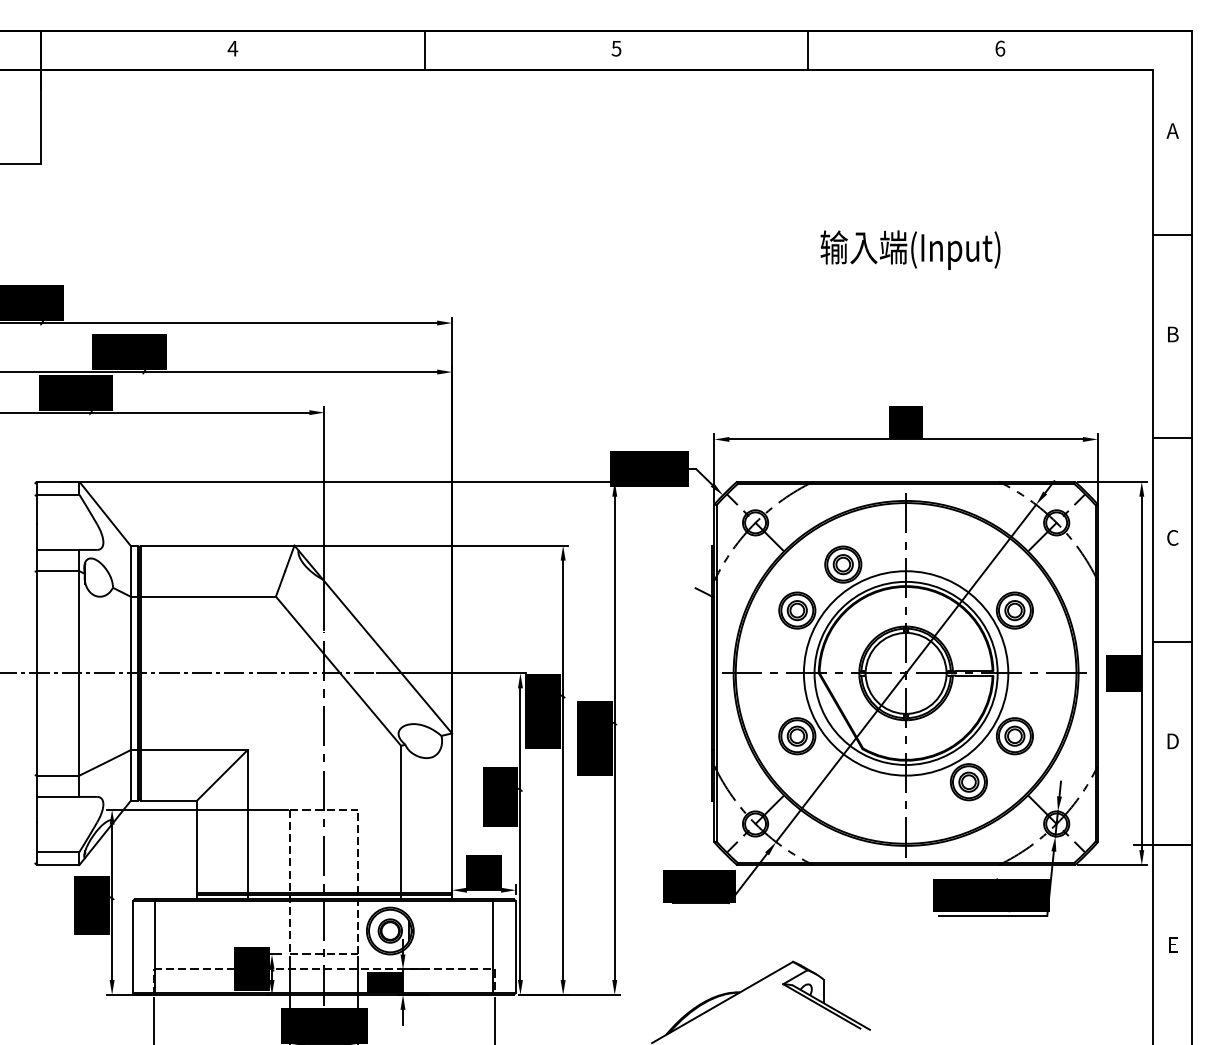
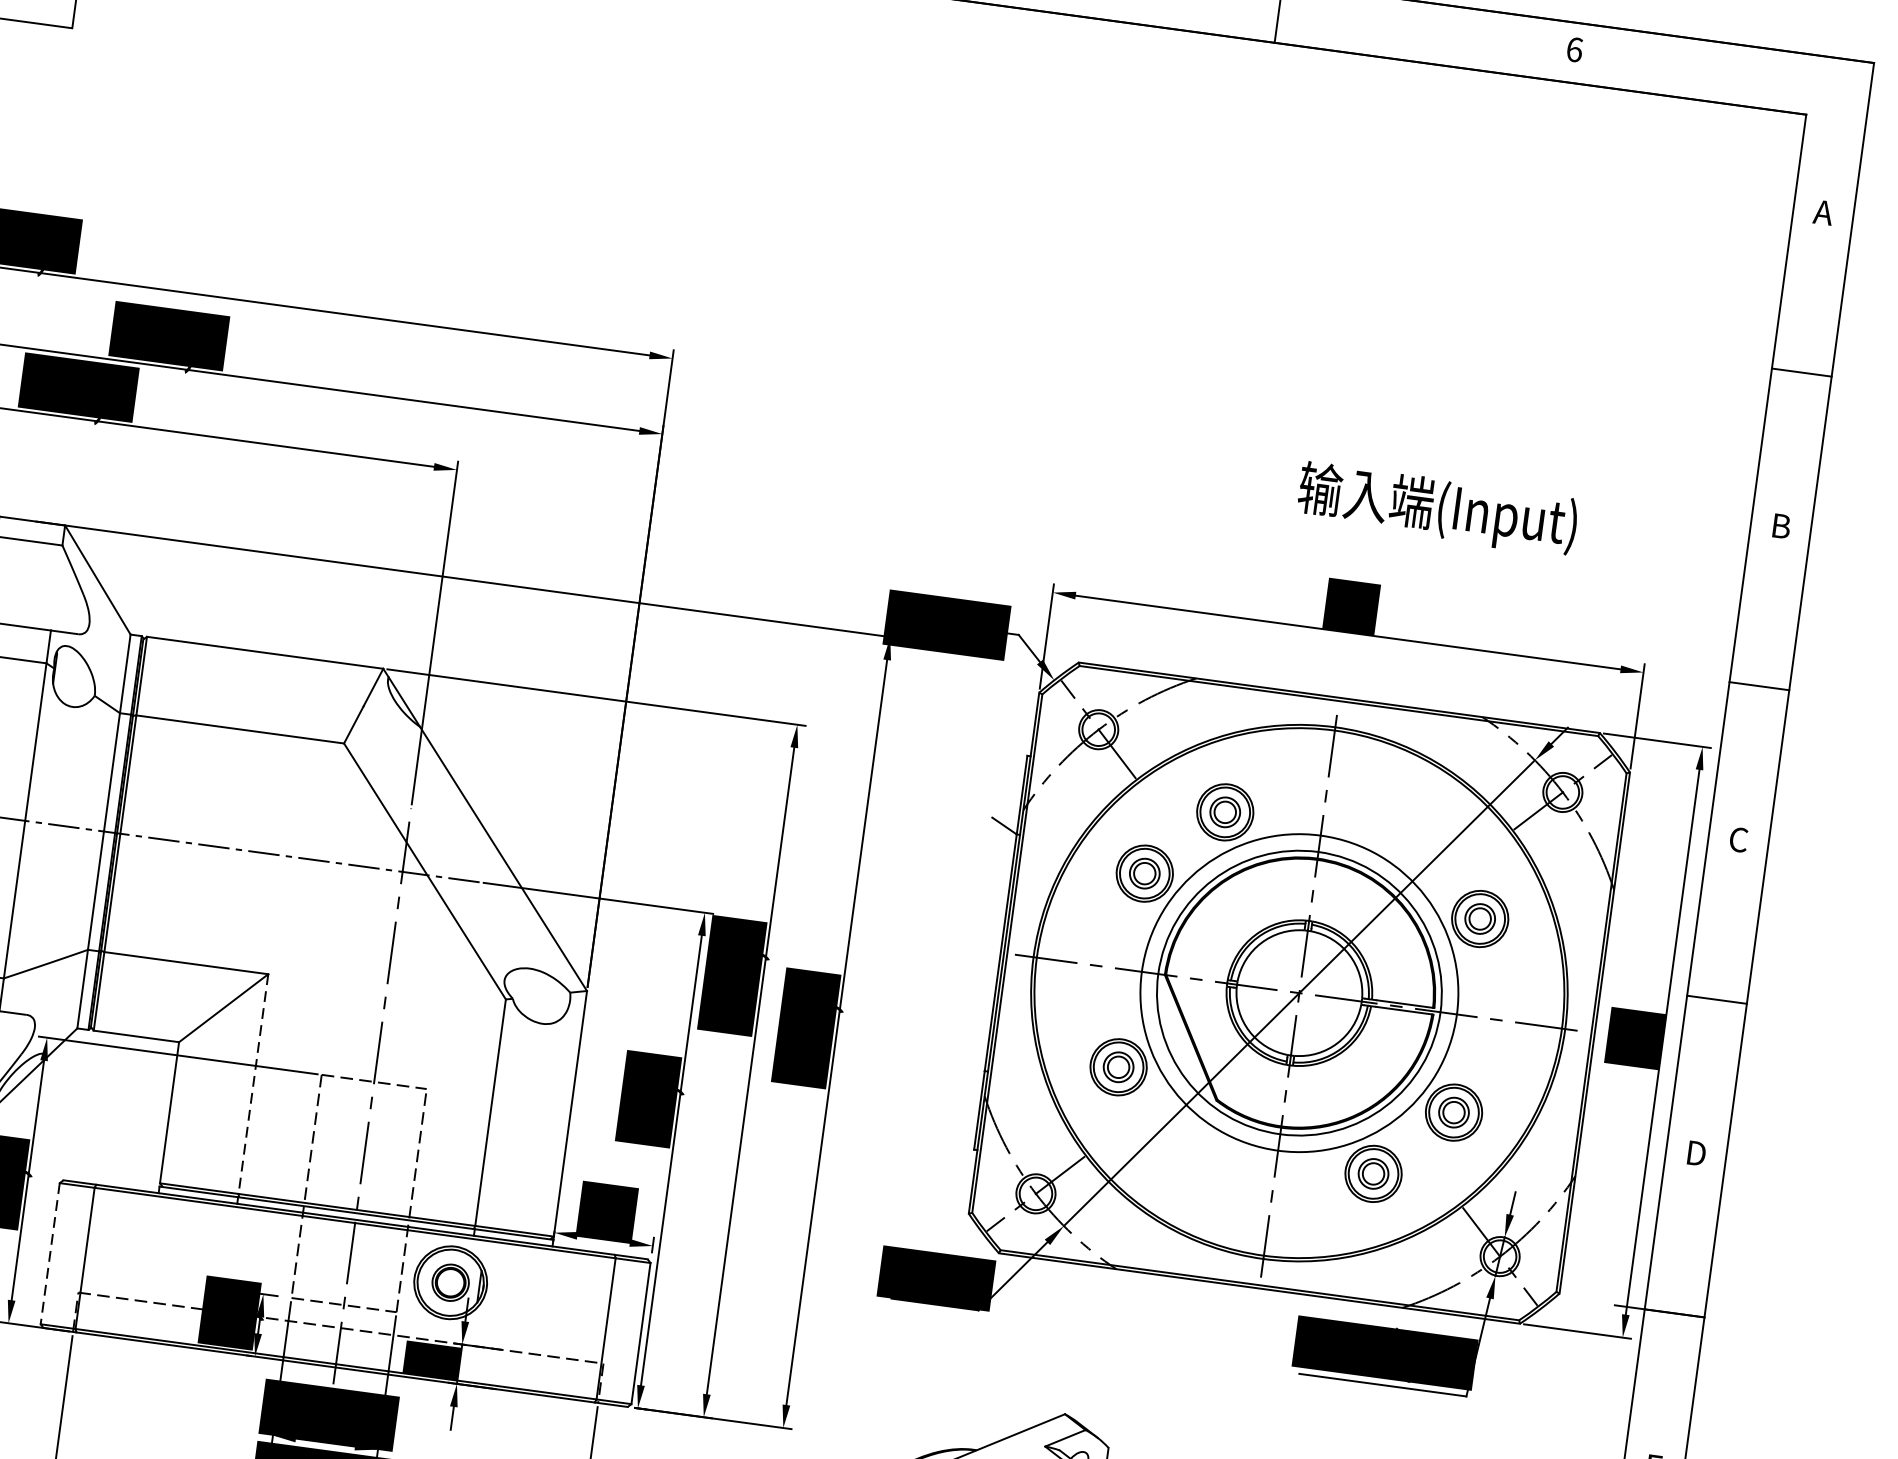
text: (910, 249) -> (1437, 508), moved
line: (247, 821) -> (253, 1084), solid -> dashed
line: (132, 947) -> (49, 1254), solid -> dashed

